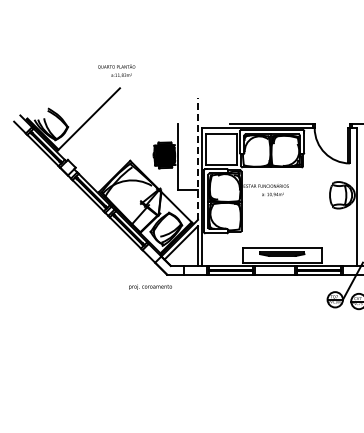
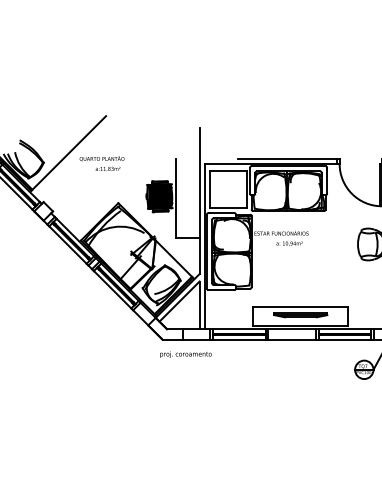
text: (116, 70) -> (101, 163), moved
line: (197, 159) -> (199, 201), dashed -> solid
text: (150, 286) -> (185, 353), moved

